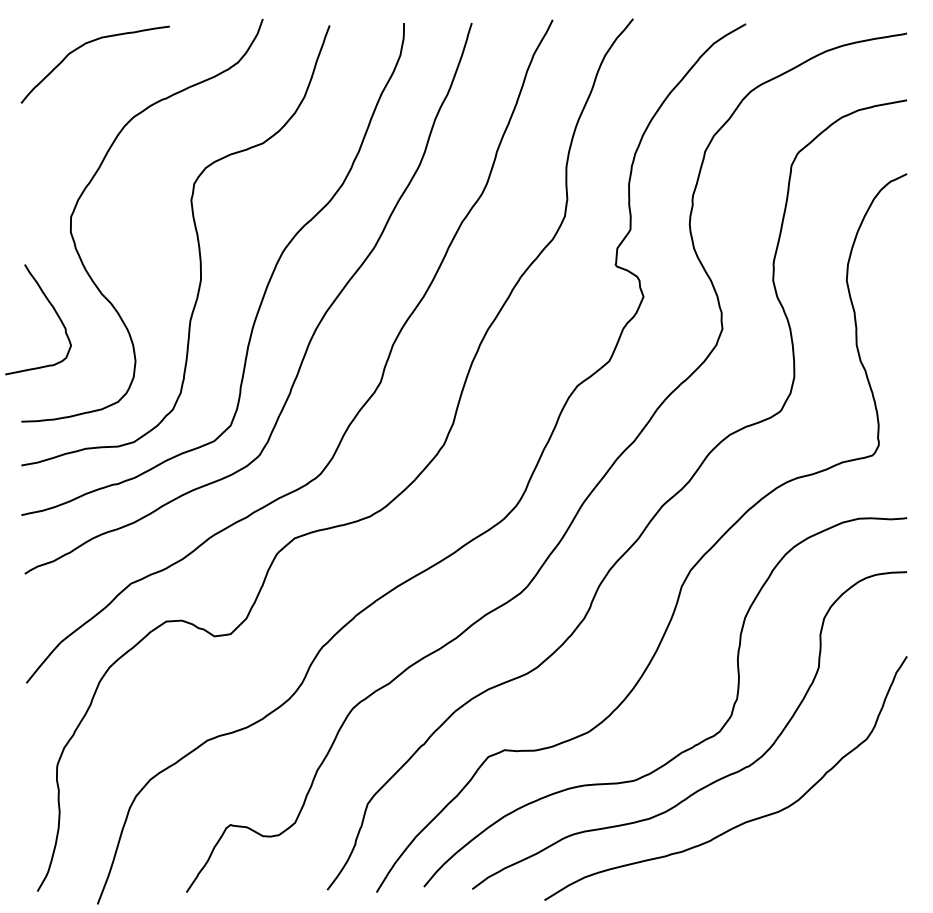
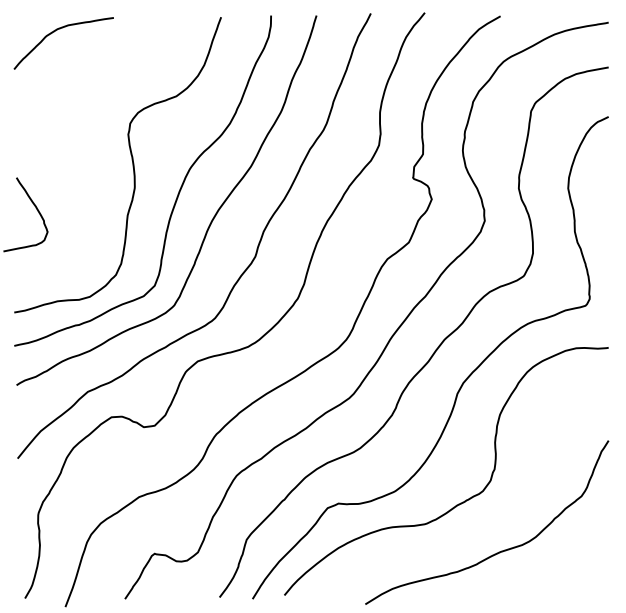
curve: (88, 186) -> (59, 125), removed
curve: (713, 781) -> (478, 524), removed

